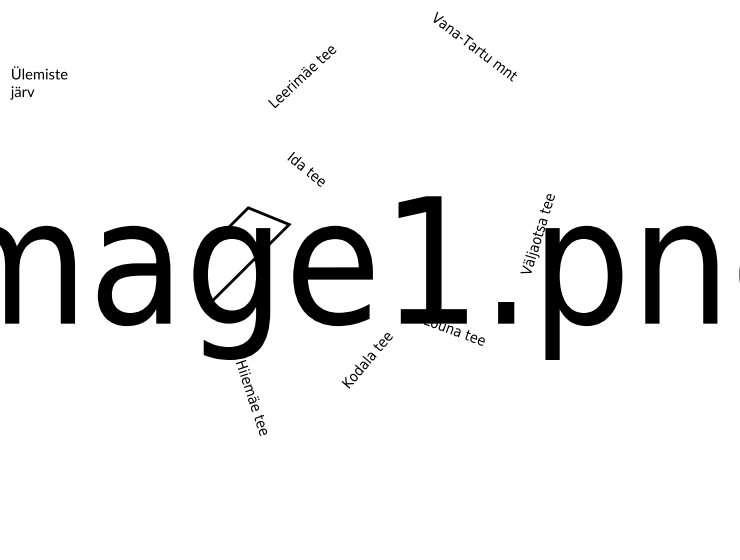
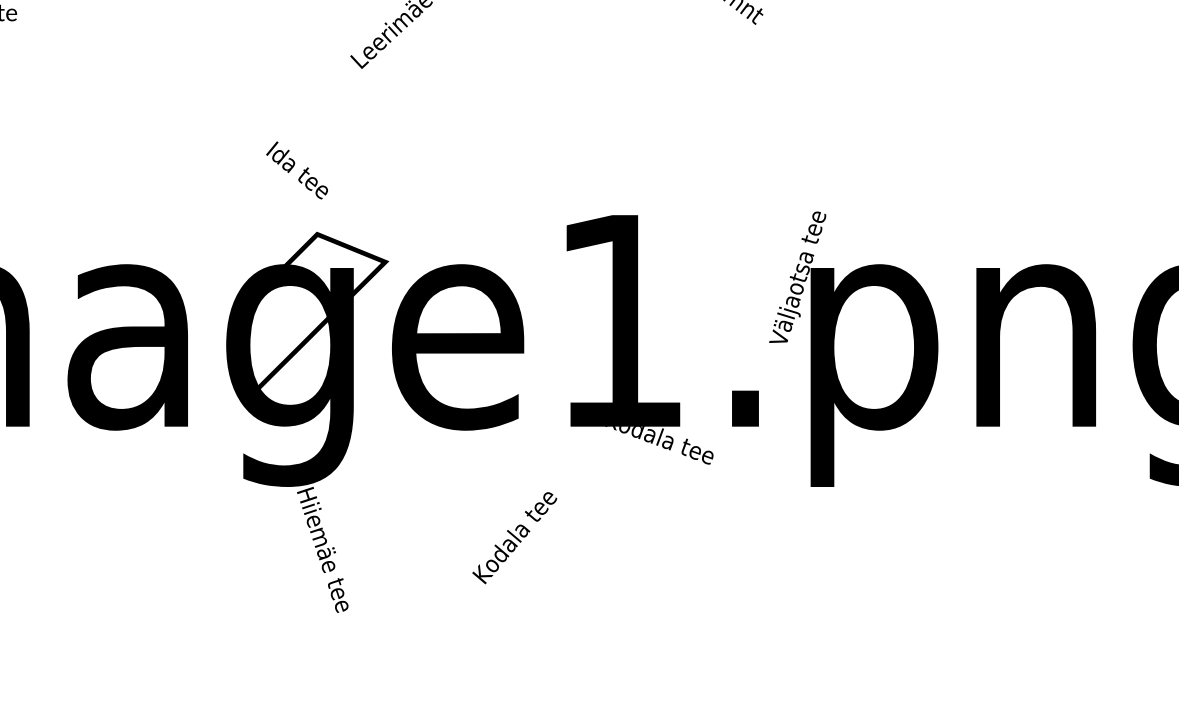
text: (305, 169) -> (296, 170), moved
text: (454, 334) -> (659, 444), Lõuna tee -> Kodala tee
text: (366, 360) -> (513, 537), moved

